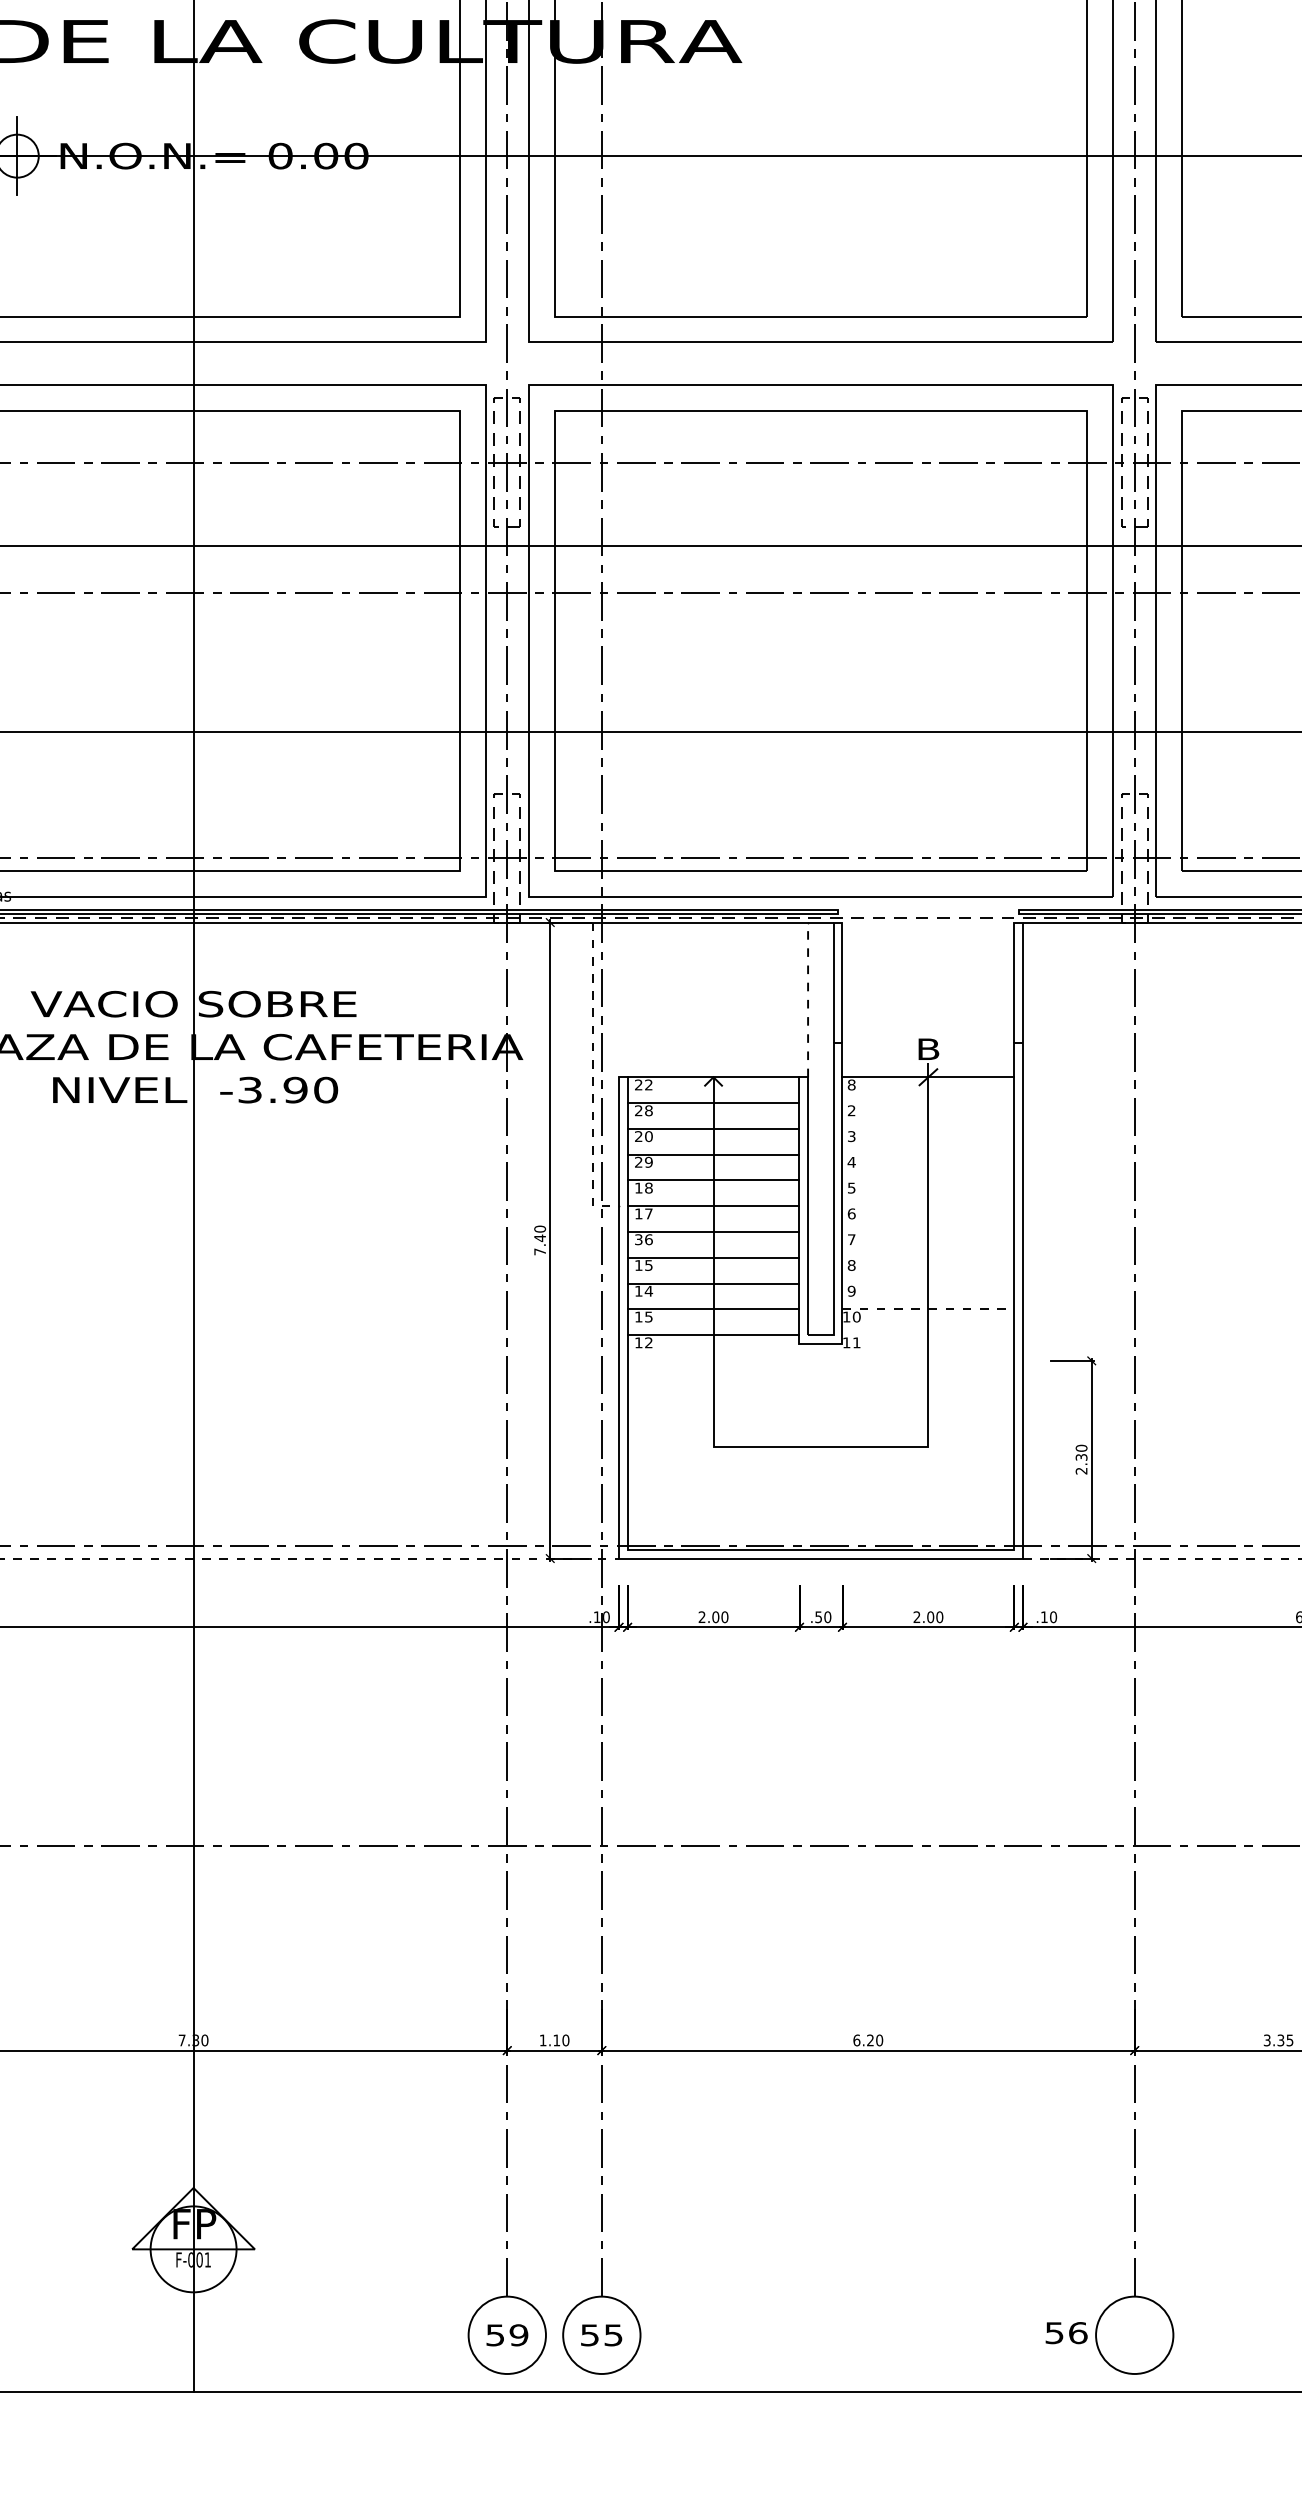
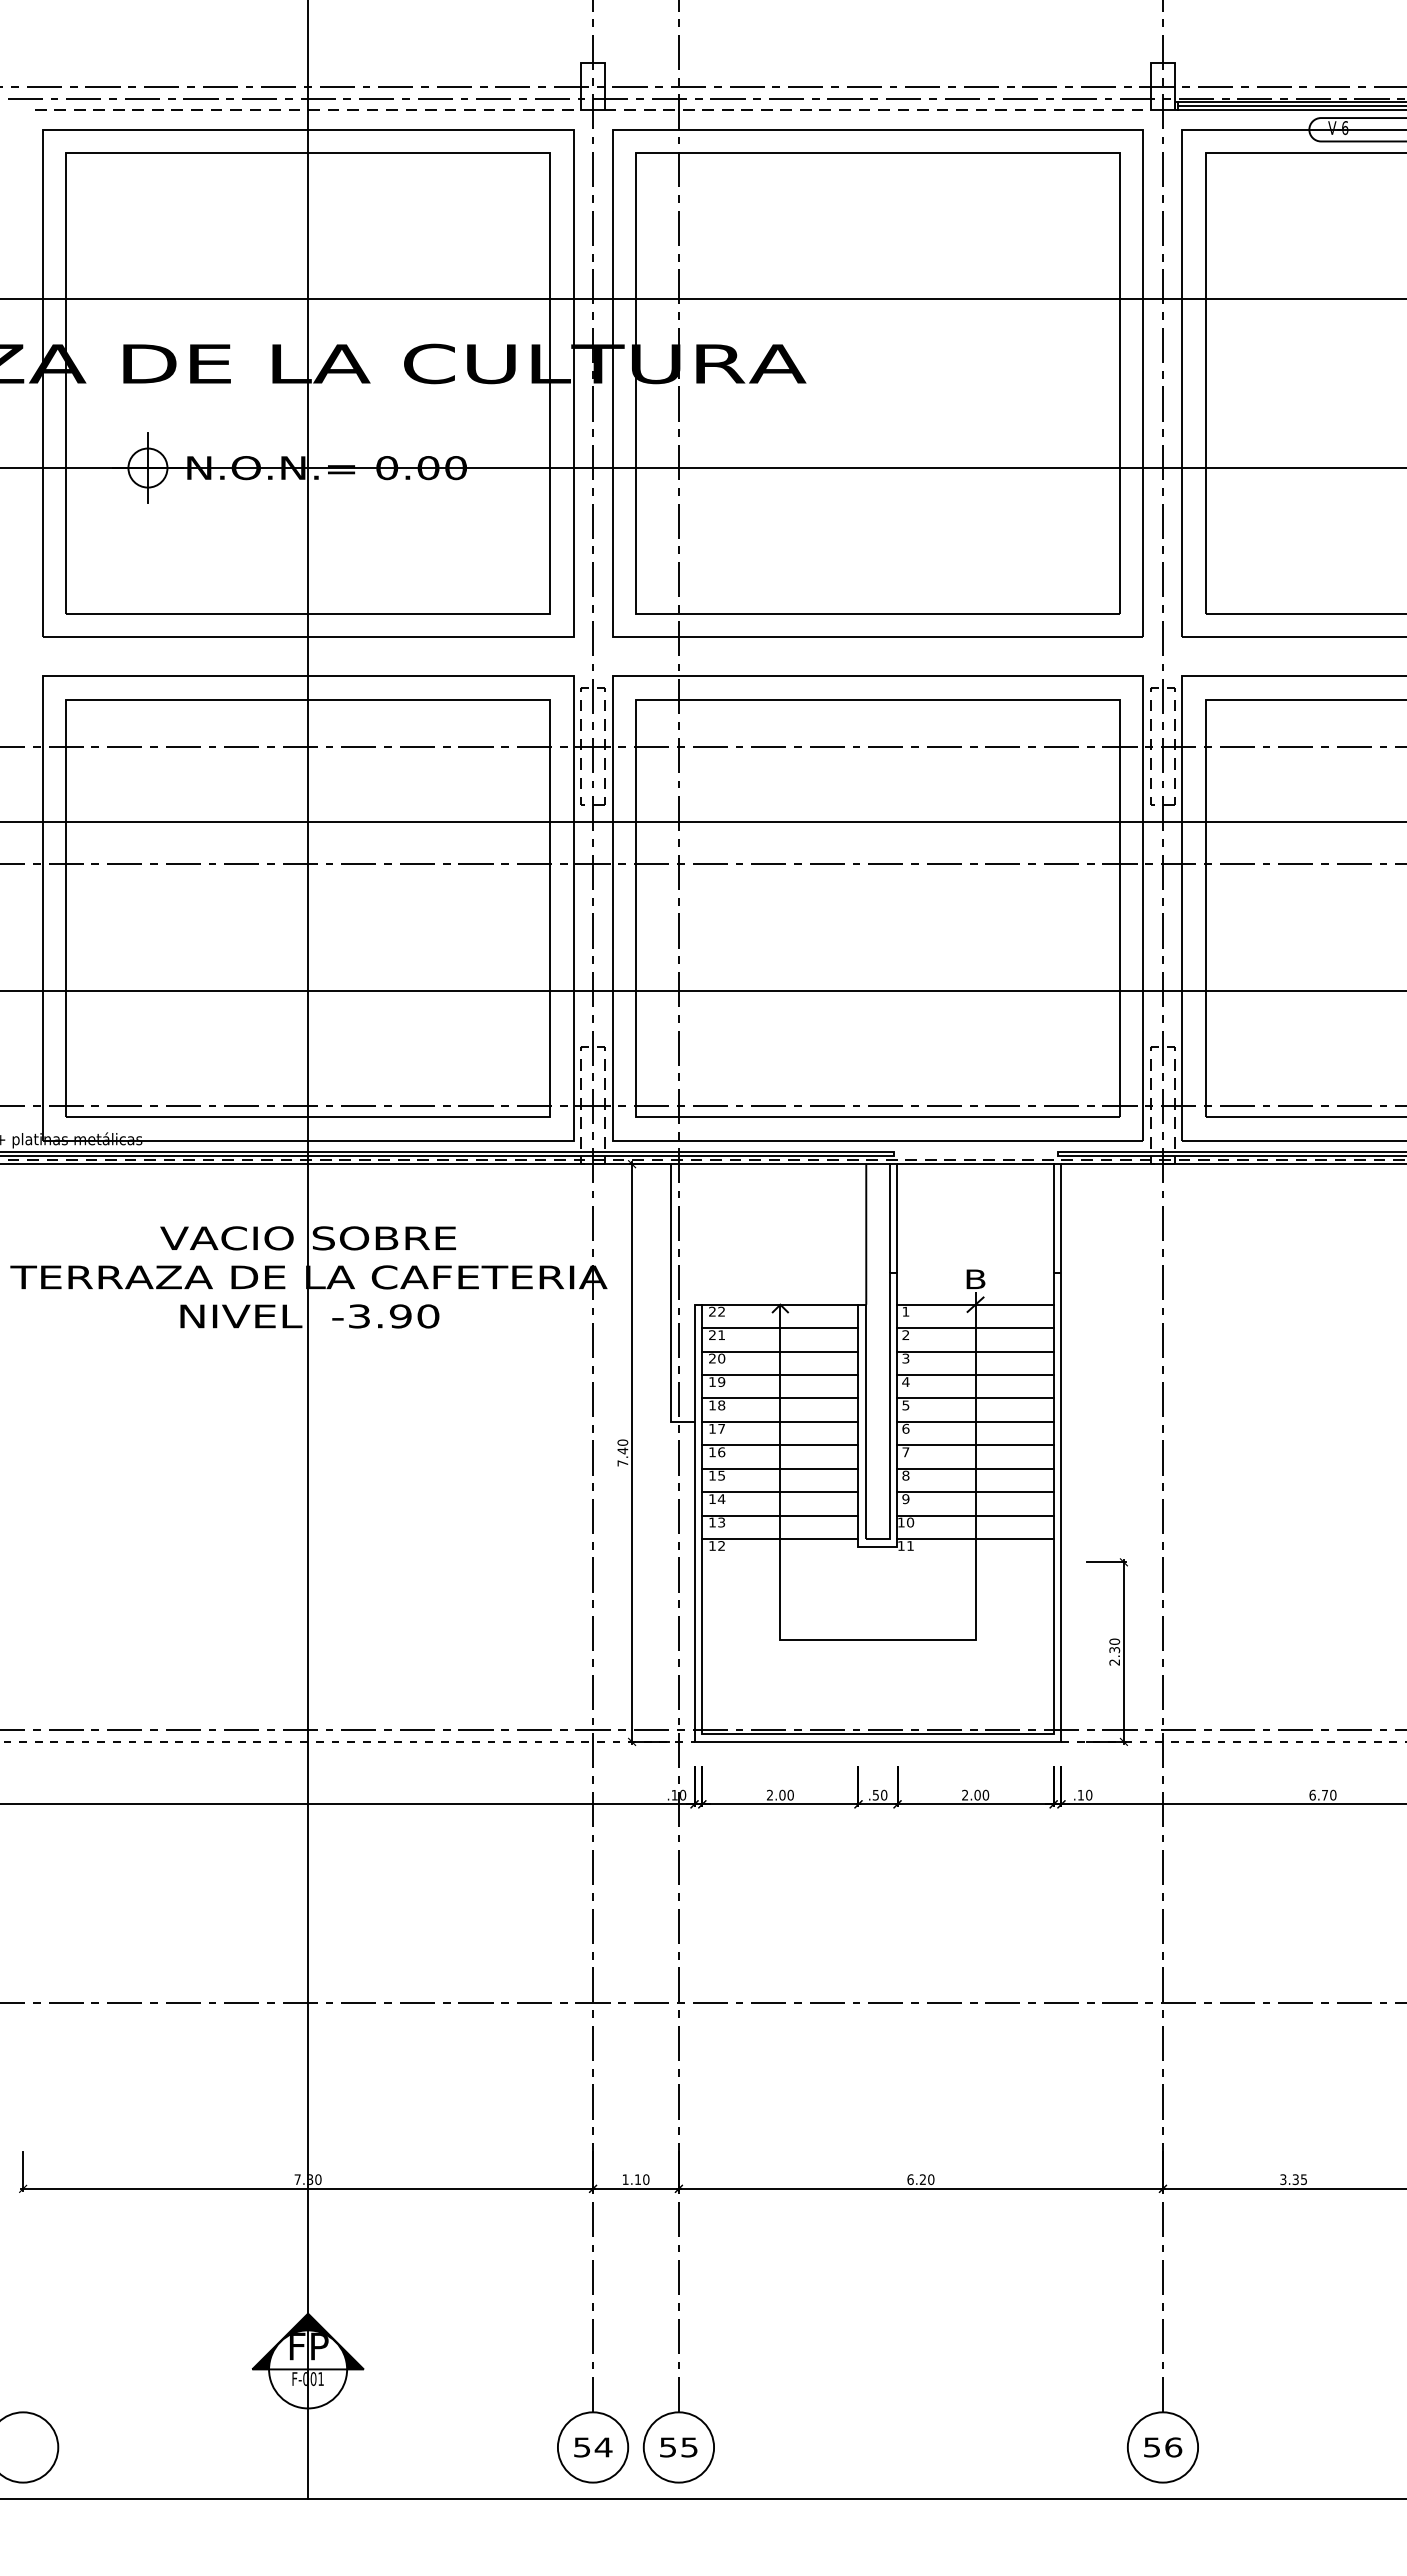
line: (928, 922) -> (975, 1164), added
line: (808, 998) -> (866, 1233), dashed -> solid
line: (593, 1078) -> (671, 1305), dashed -> solid
text: (851, 1084) -> (905, 1311), 8 -> 1
line: (928, 1103) -> (975, 1328), added
text: (648, 1111) -> (721, 1335), 28 -> 21
line: (928, 1128) -> (975, 1351), added
line: (928, 1154) -> (975, 1374), added
text: (638, 1161) -> (712, 1381), 29 -> 19
line: (928, 1180) -> (975, 1398), added
line: (928, 1205) -> (975, 1421), added
line: (928, 1232) -> (975, 1445), added
text: (638, 1239) -> (712, 1452), 36 -> 16
line: (928, 1257) -> (975, 1468), added
line: (928, 1283) -> (975, 1492), added
line: (929, 1309) -> (976, 1515), dashed -> solid
text: (648, 1315) -> (721, 1521), 15 -> 13
line: (928, 1334) -> (975, 1538), added
fill: (192, 2218) -> (307, 2341), added
text: (1067, 2333) -> (1163, 2447), moved
text: (518, 2335) -> (603, 2447), 59 -> 54

